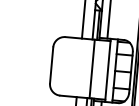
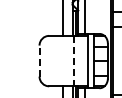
line: (51, 65) -> (39, 61), solid -> dashed
line: (92, 69) -> (74, 61), solid -> dashed

